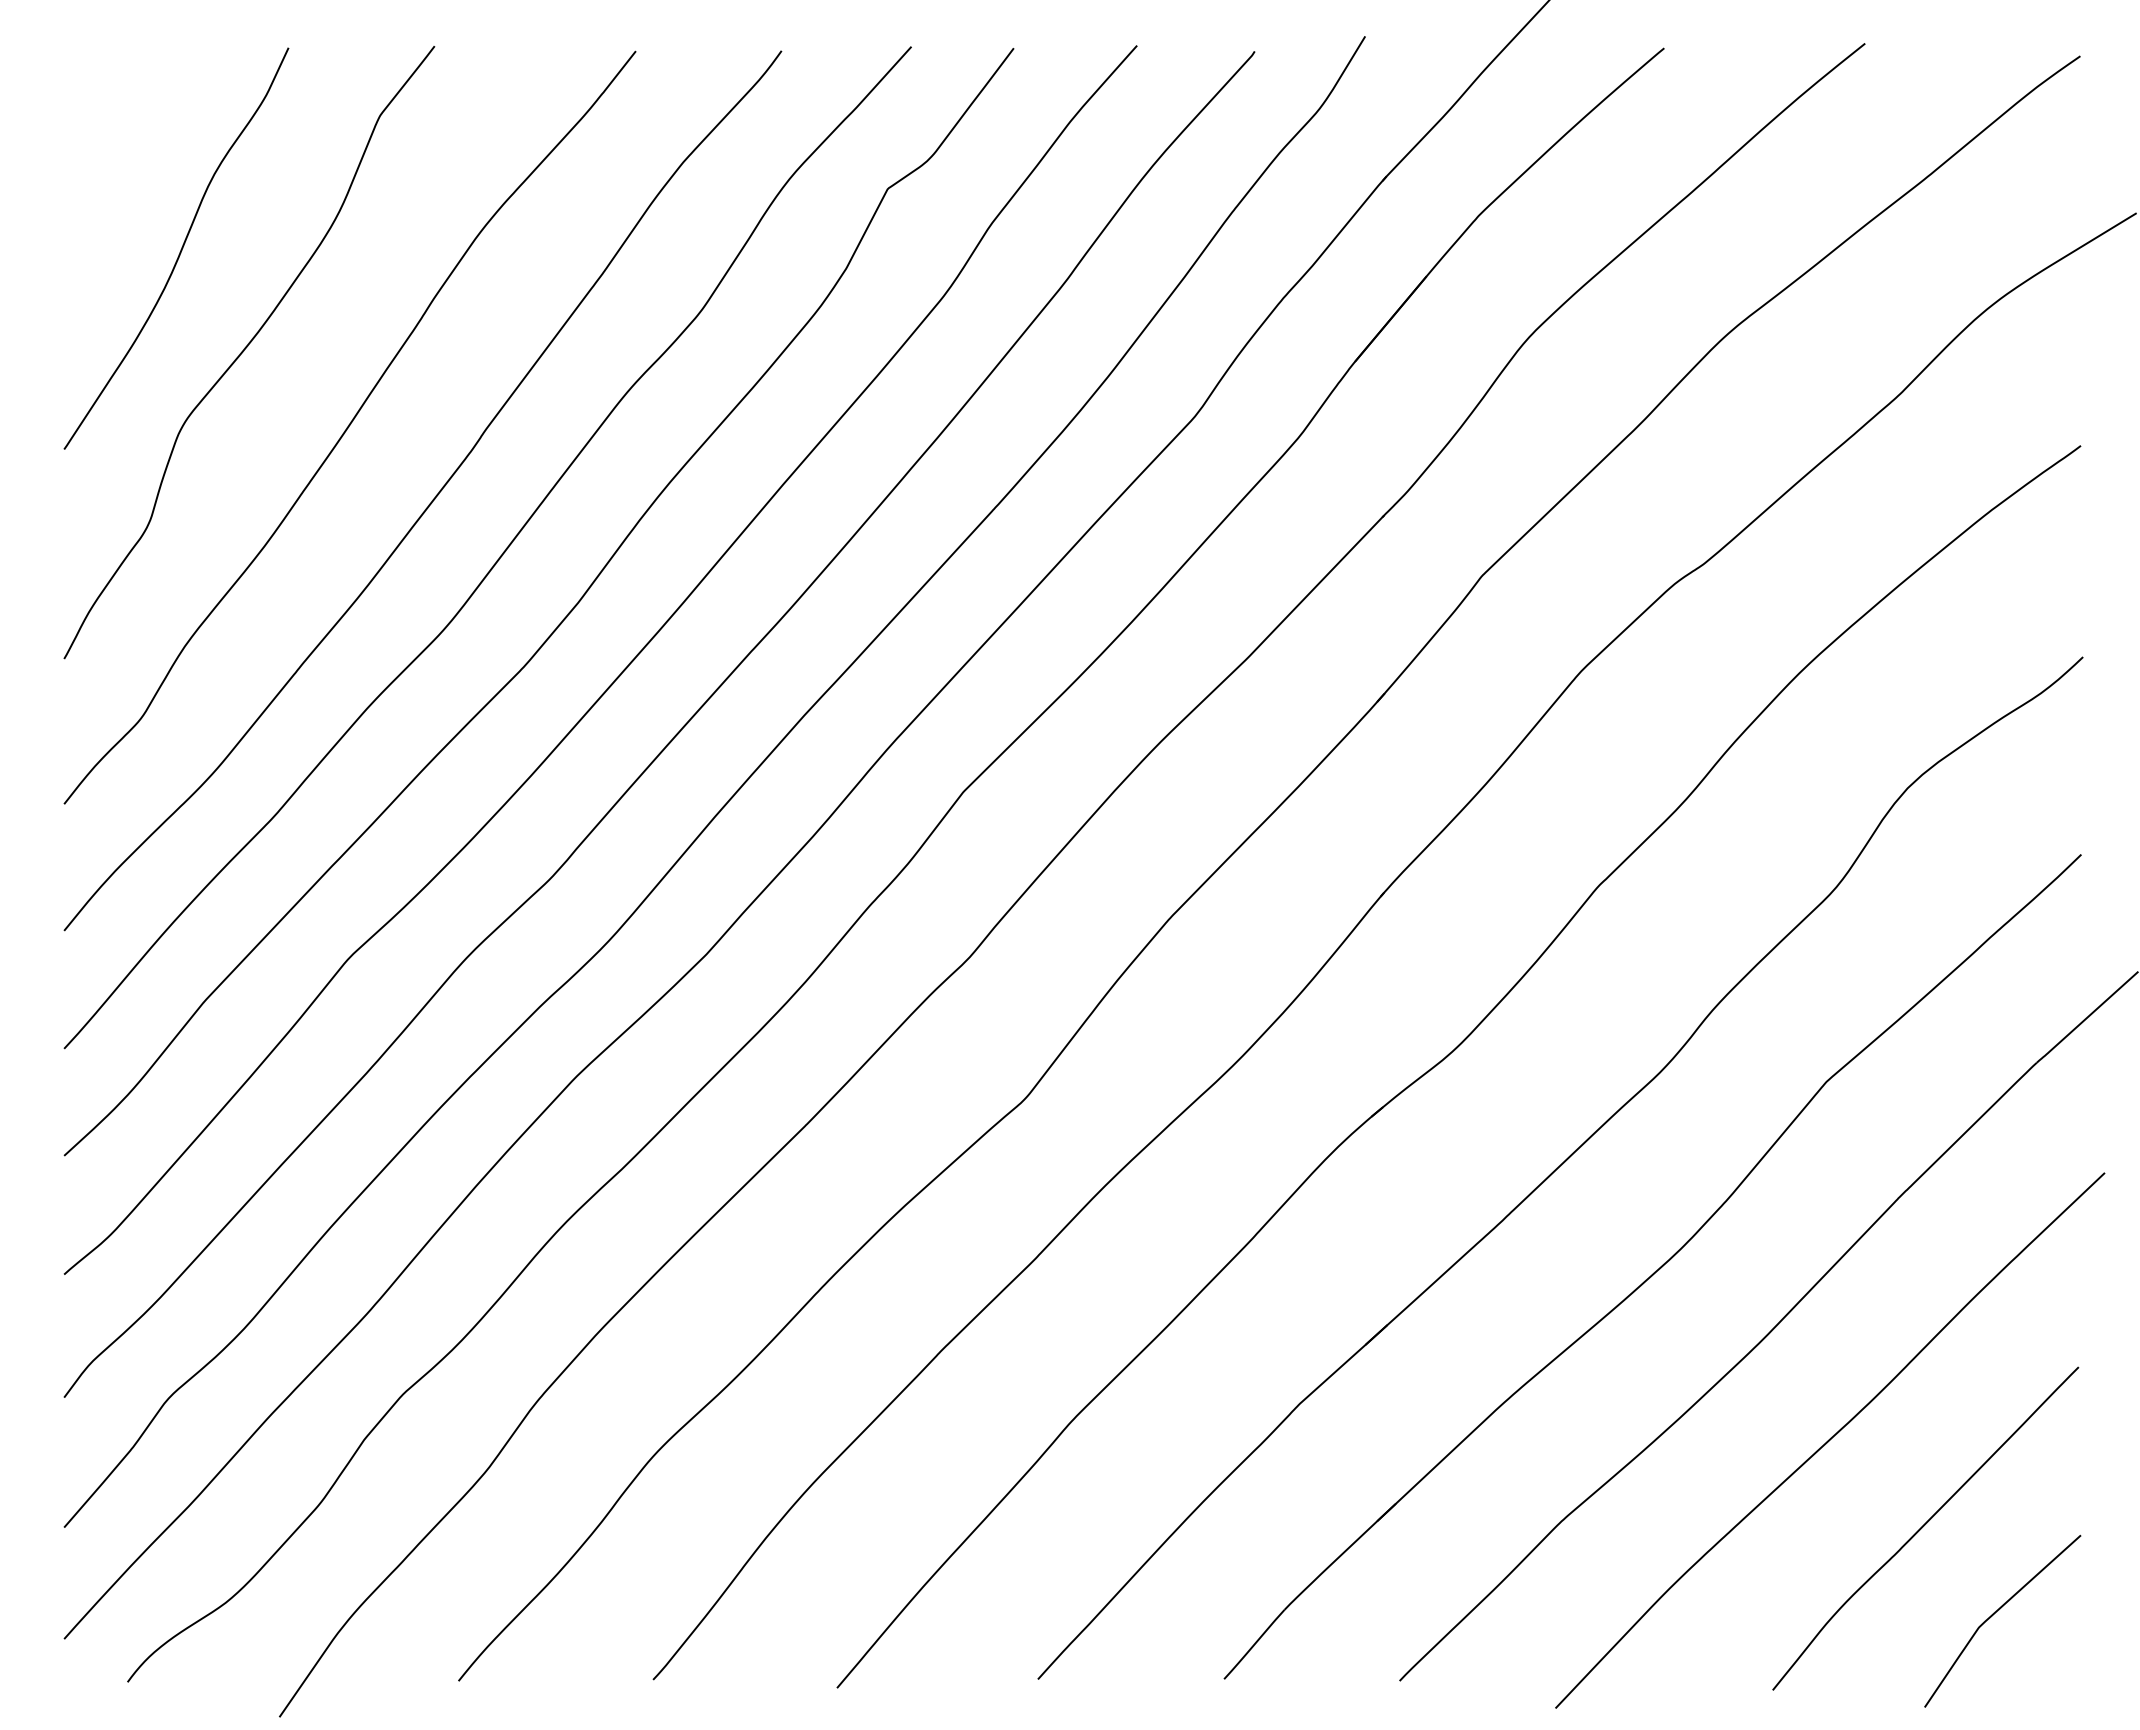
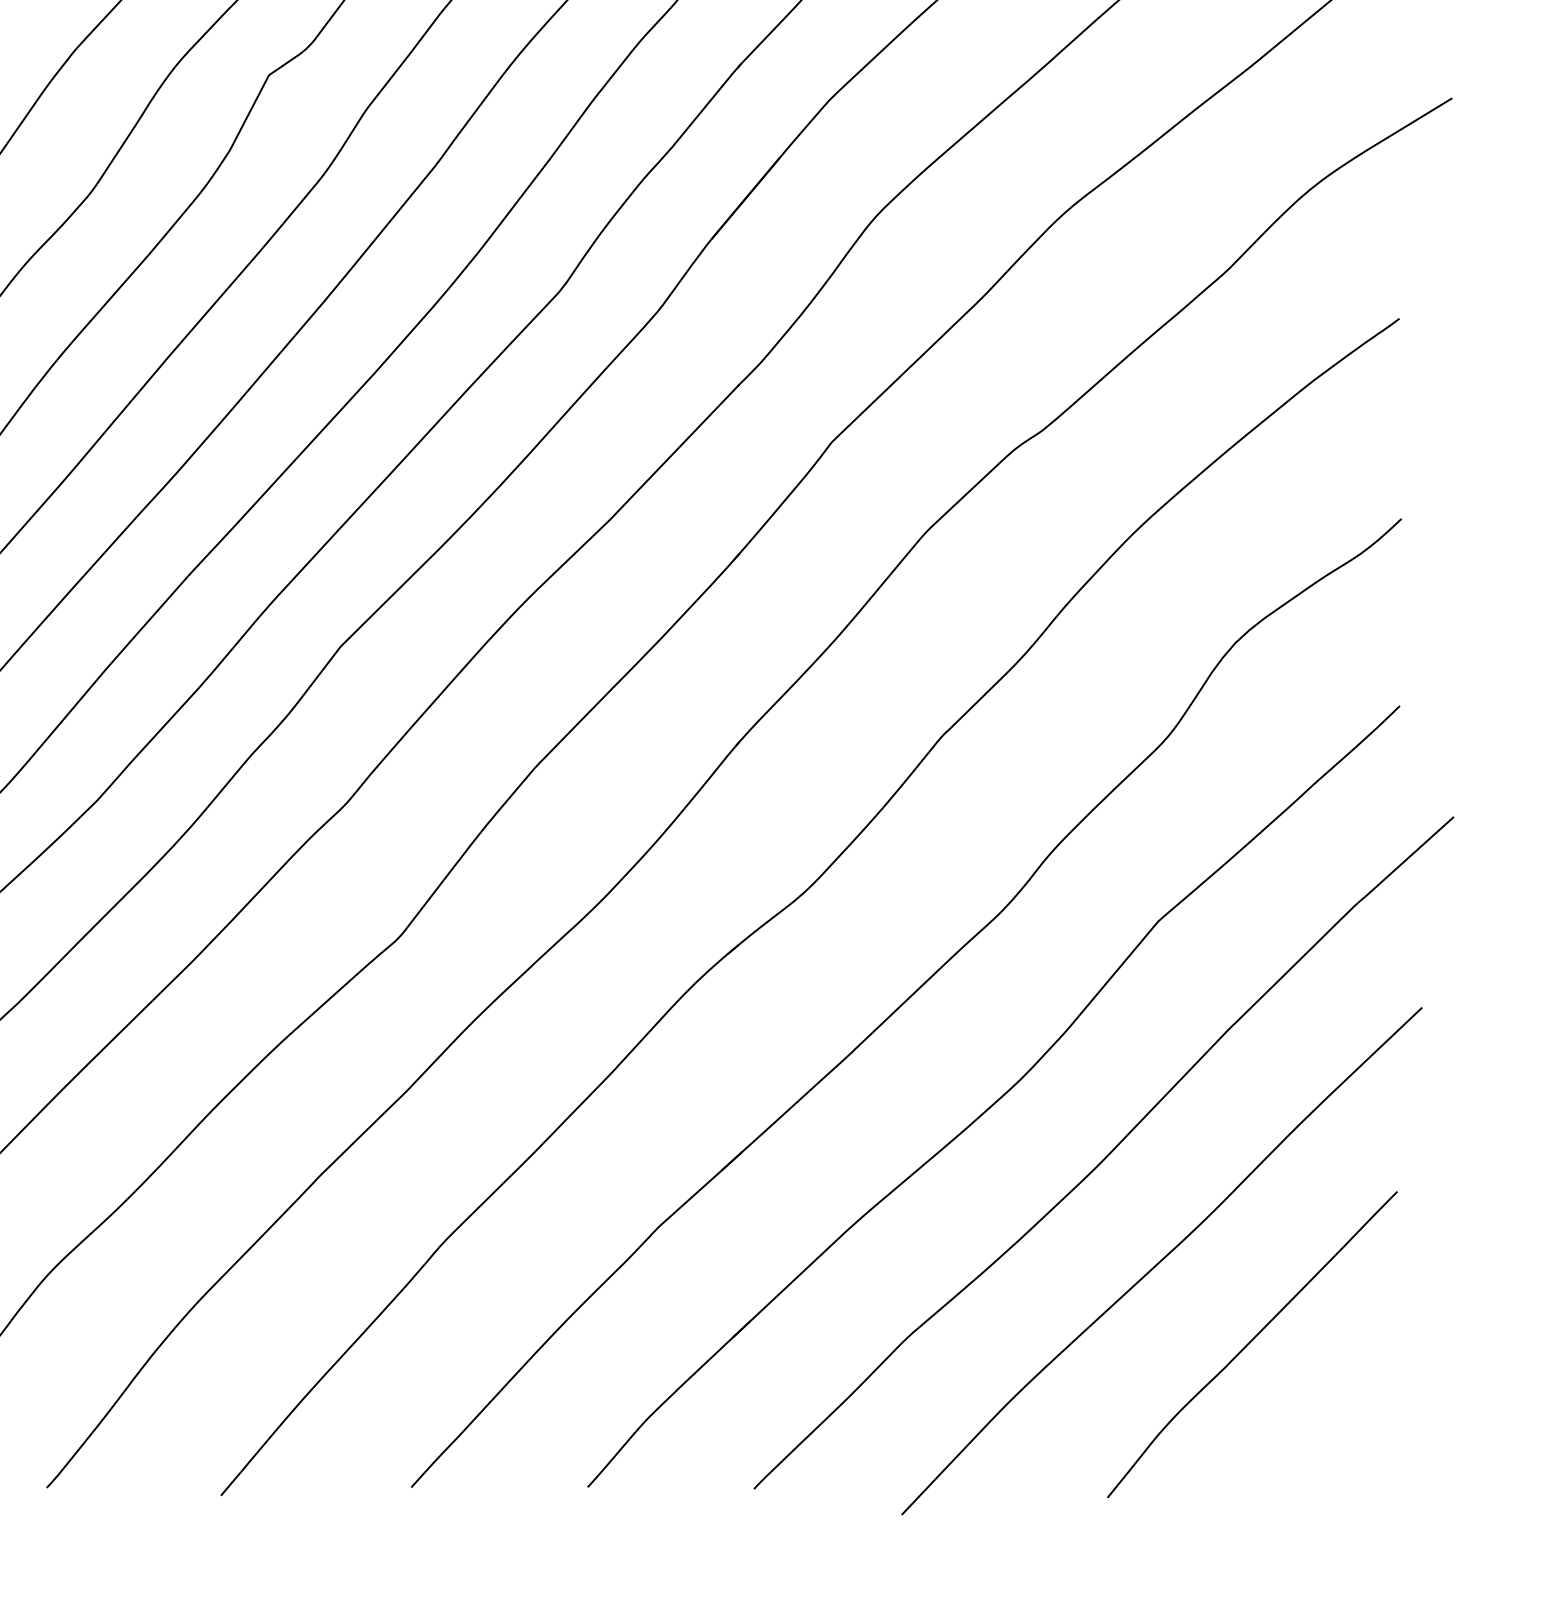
curve: (1995, 1613) -> (1318, 1425), removed

